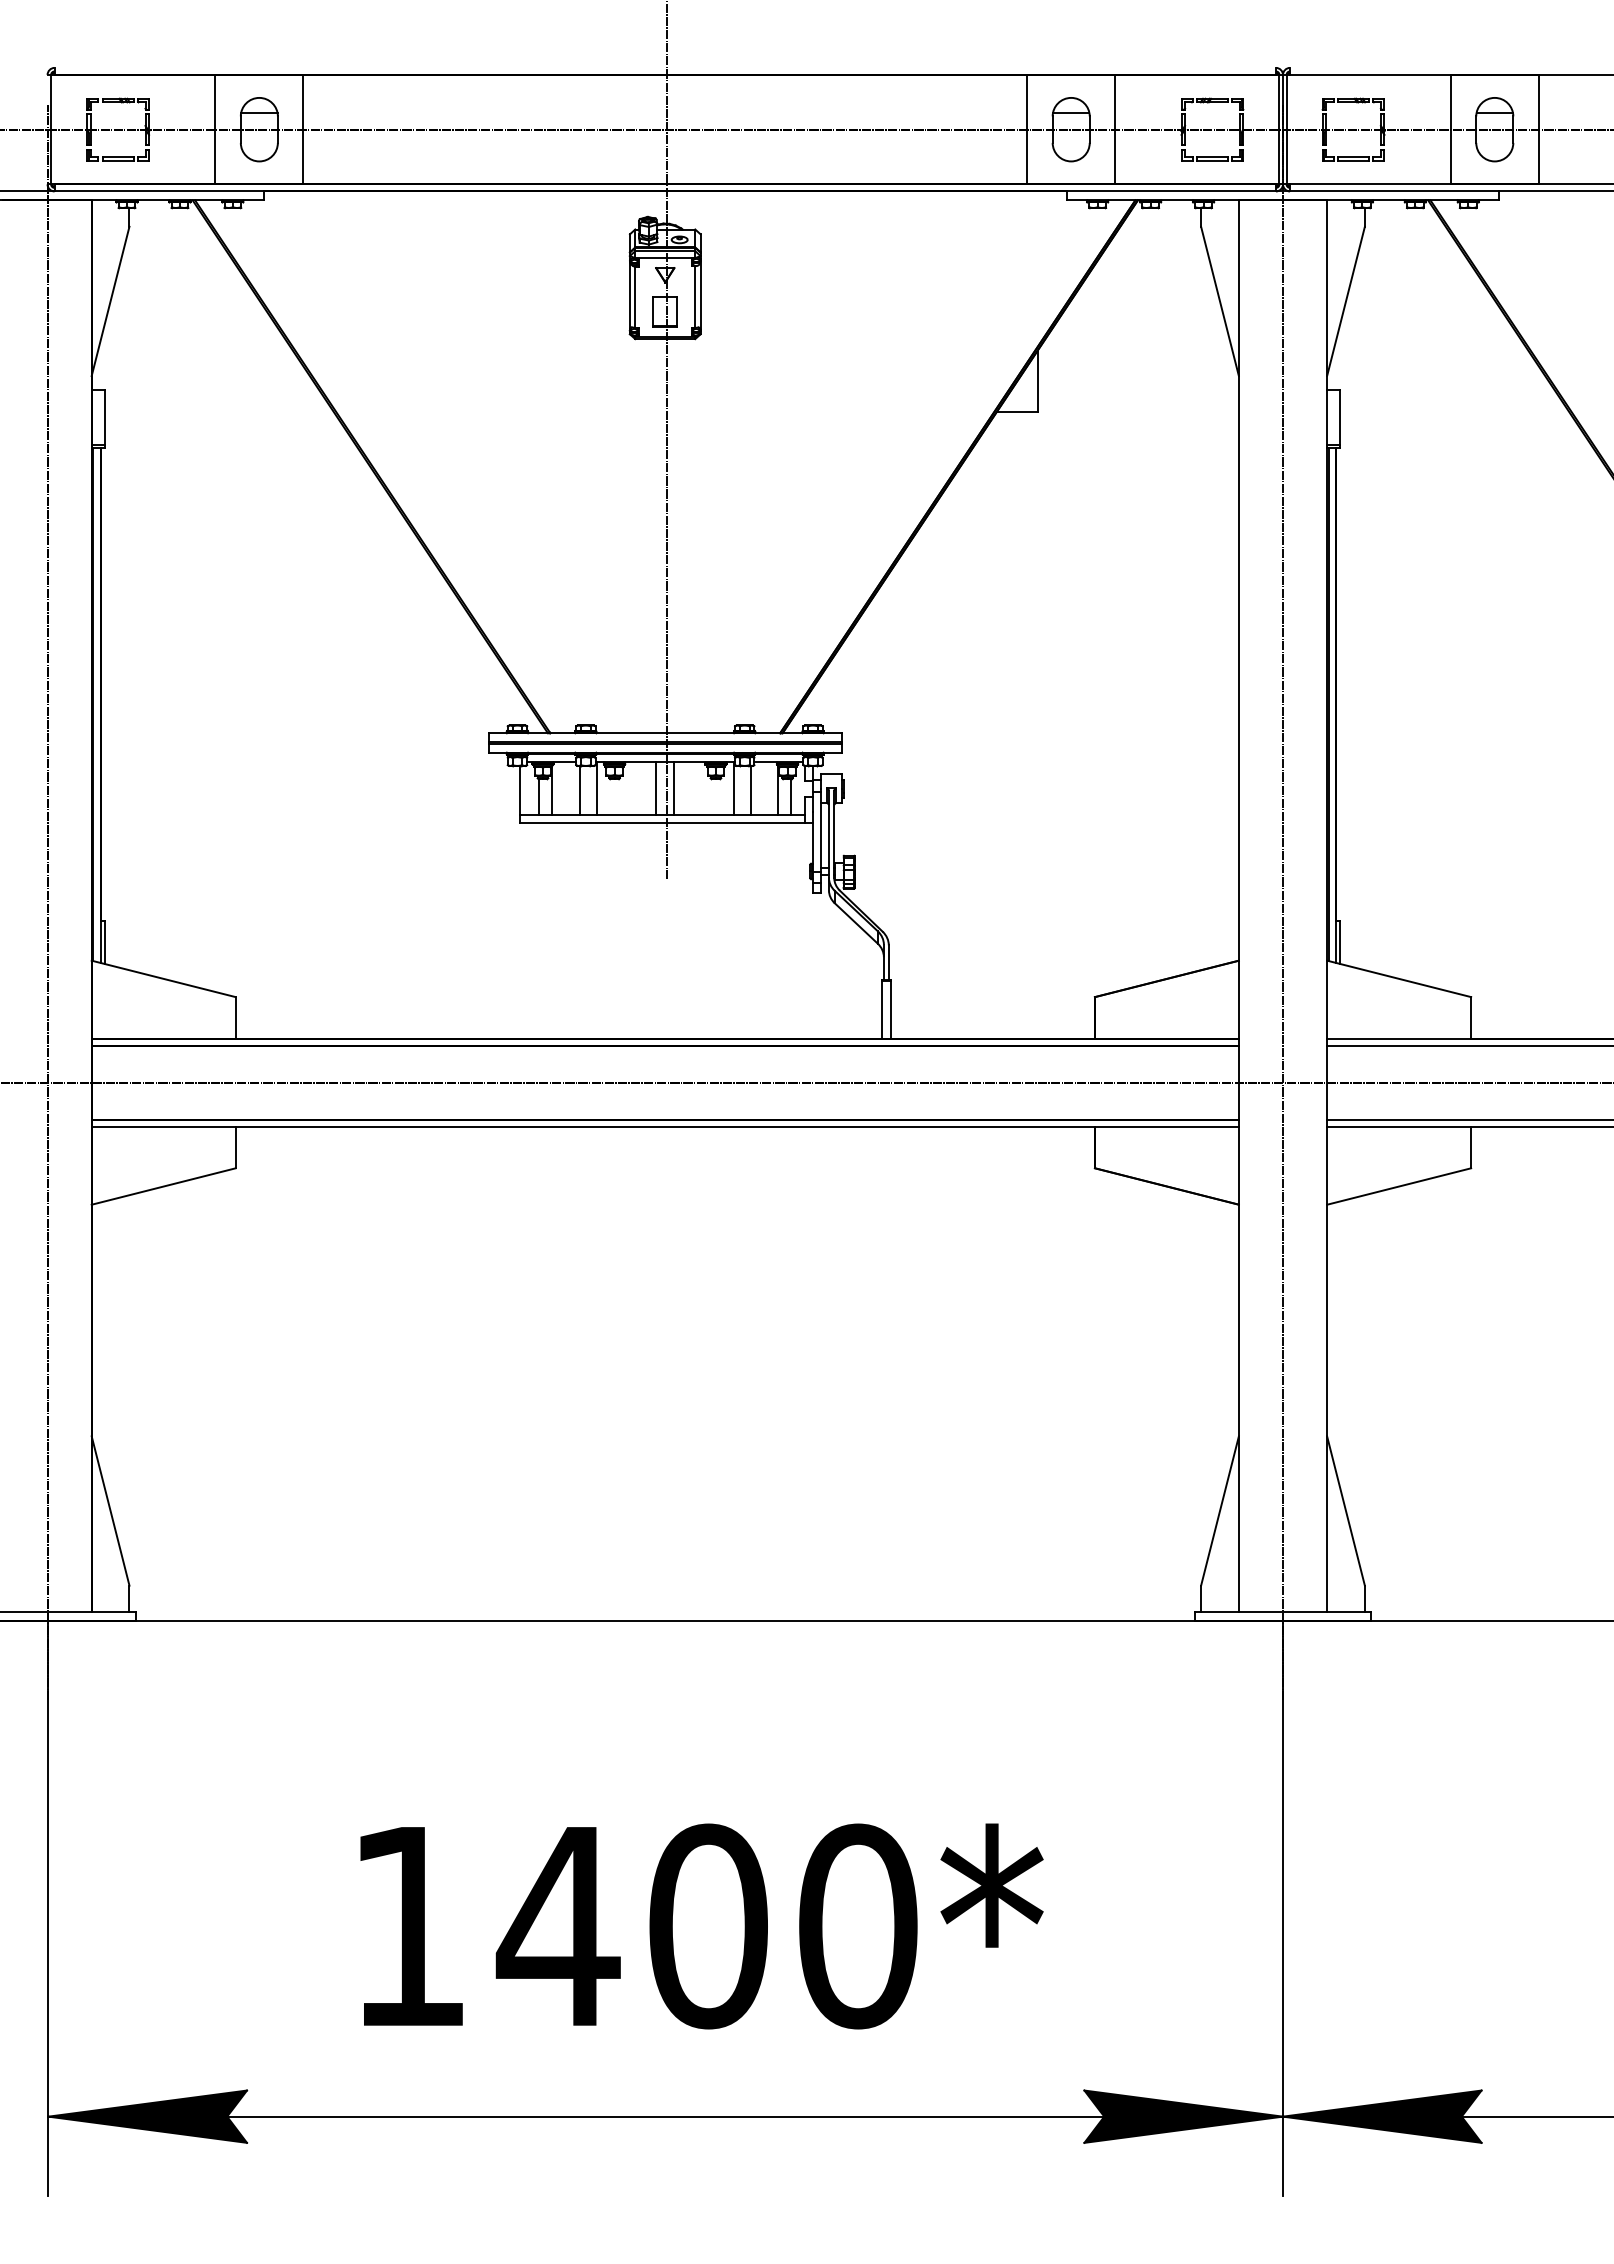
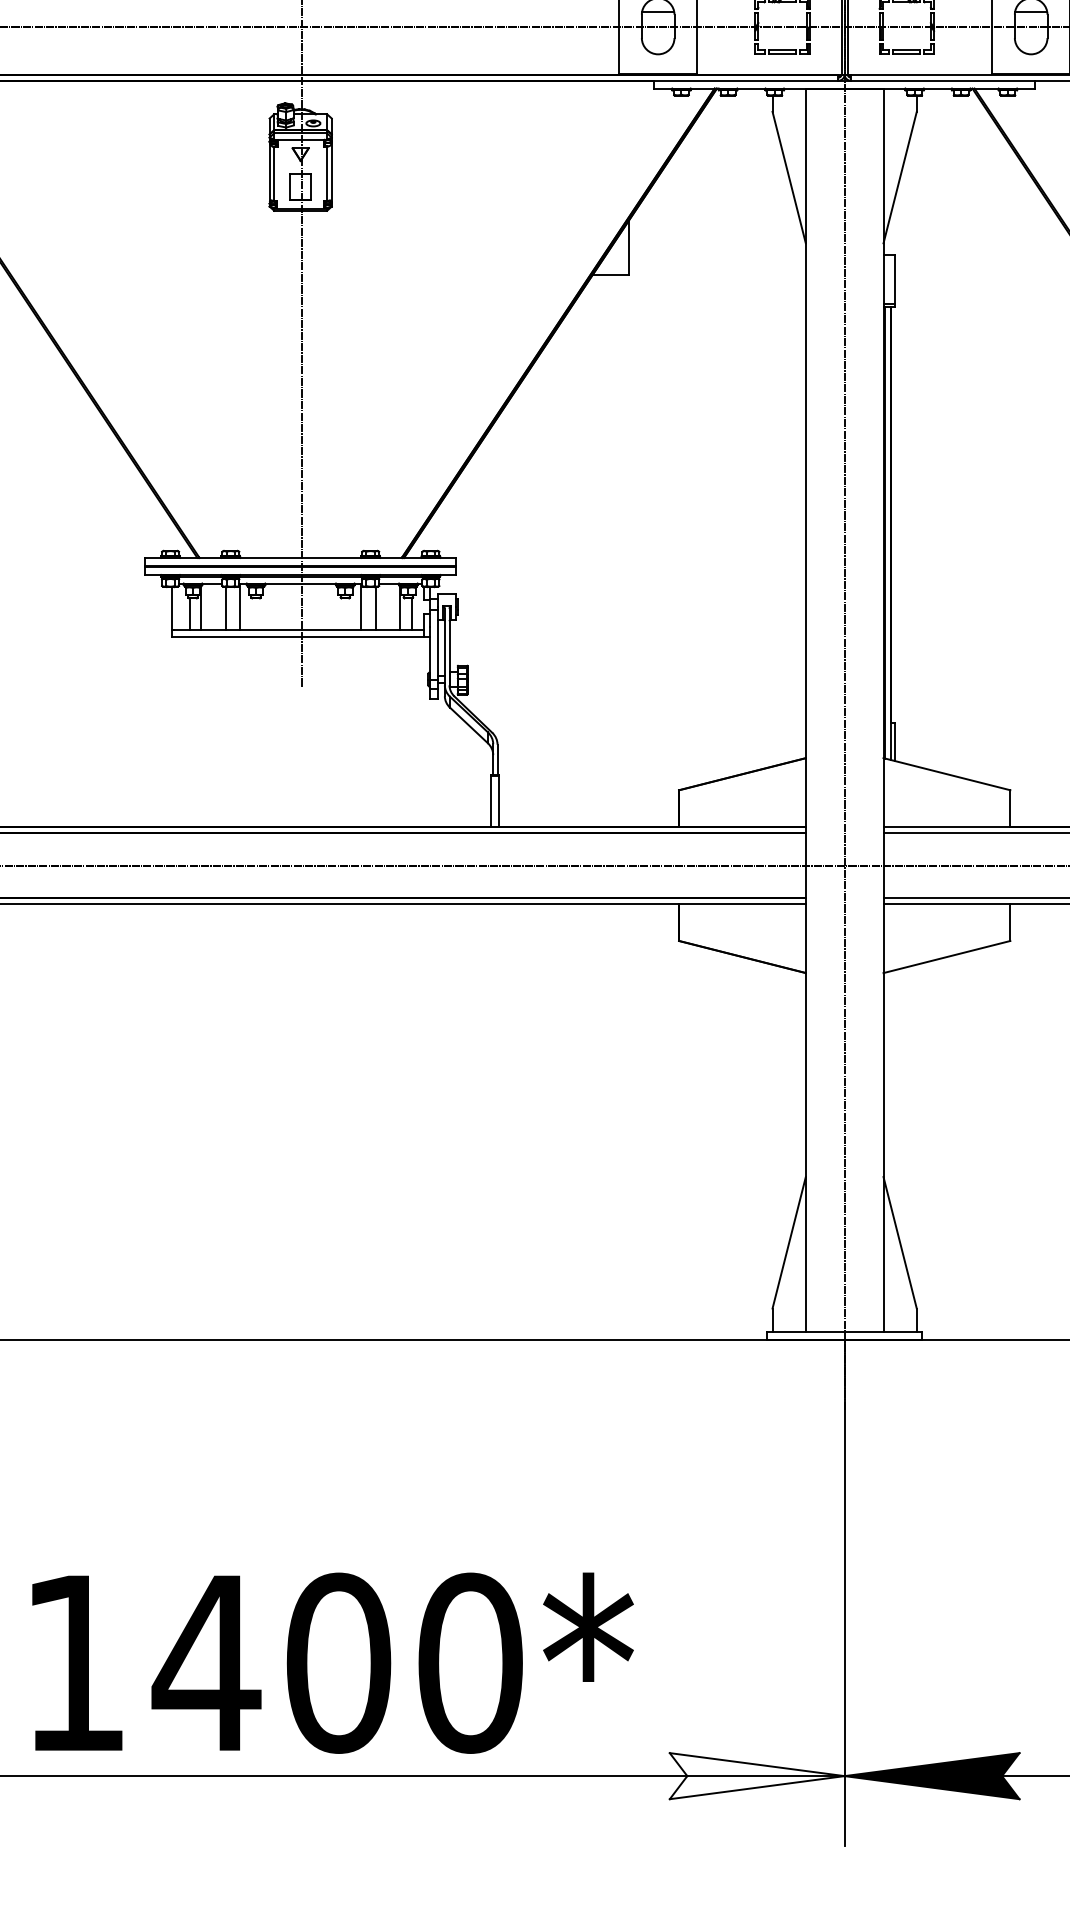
line: (656, 788) -> (292, 606), removed
line: (674, 788) -> (308, 606), removed
text: (701, 1926) -> (332, 1663), moved
fill: (1183, 2116) -> (757, 1775), removed

